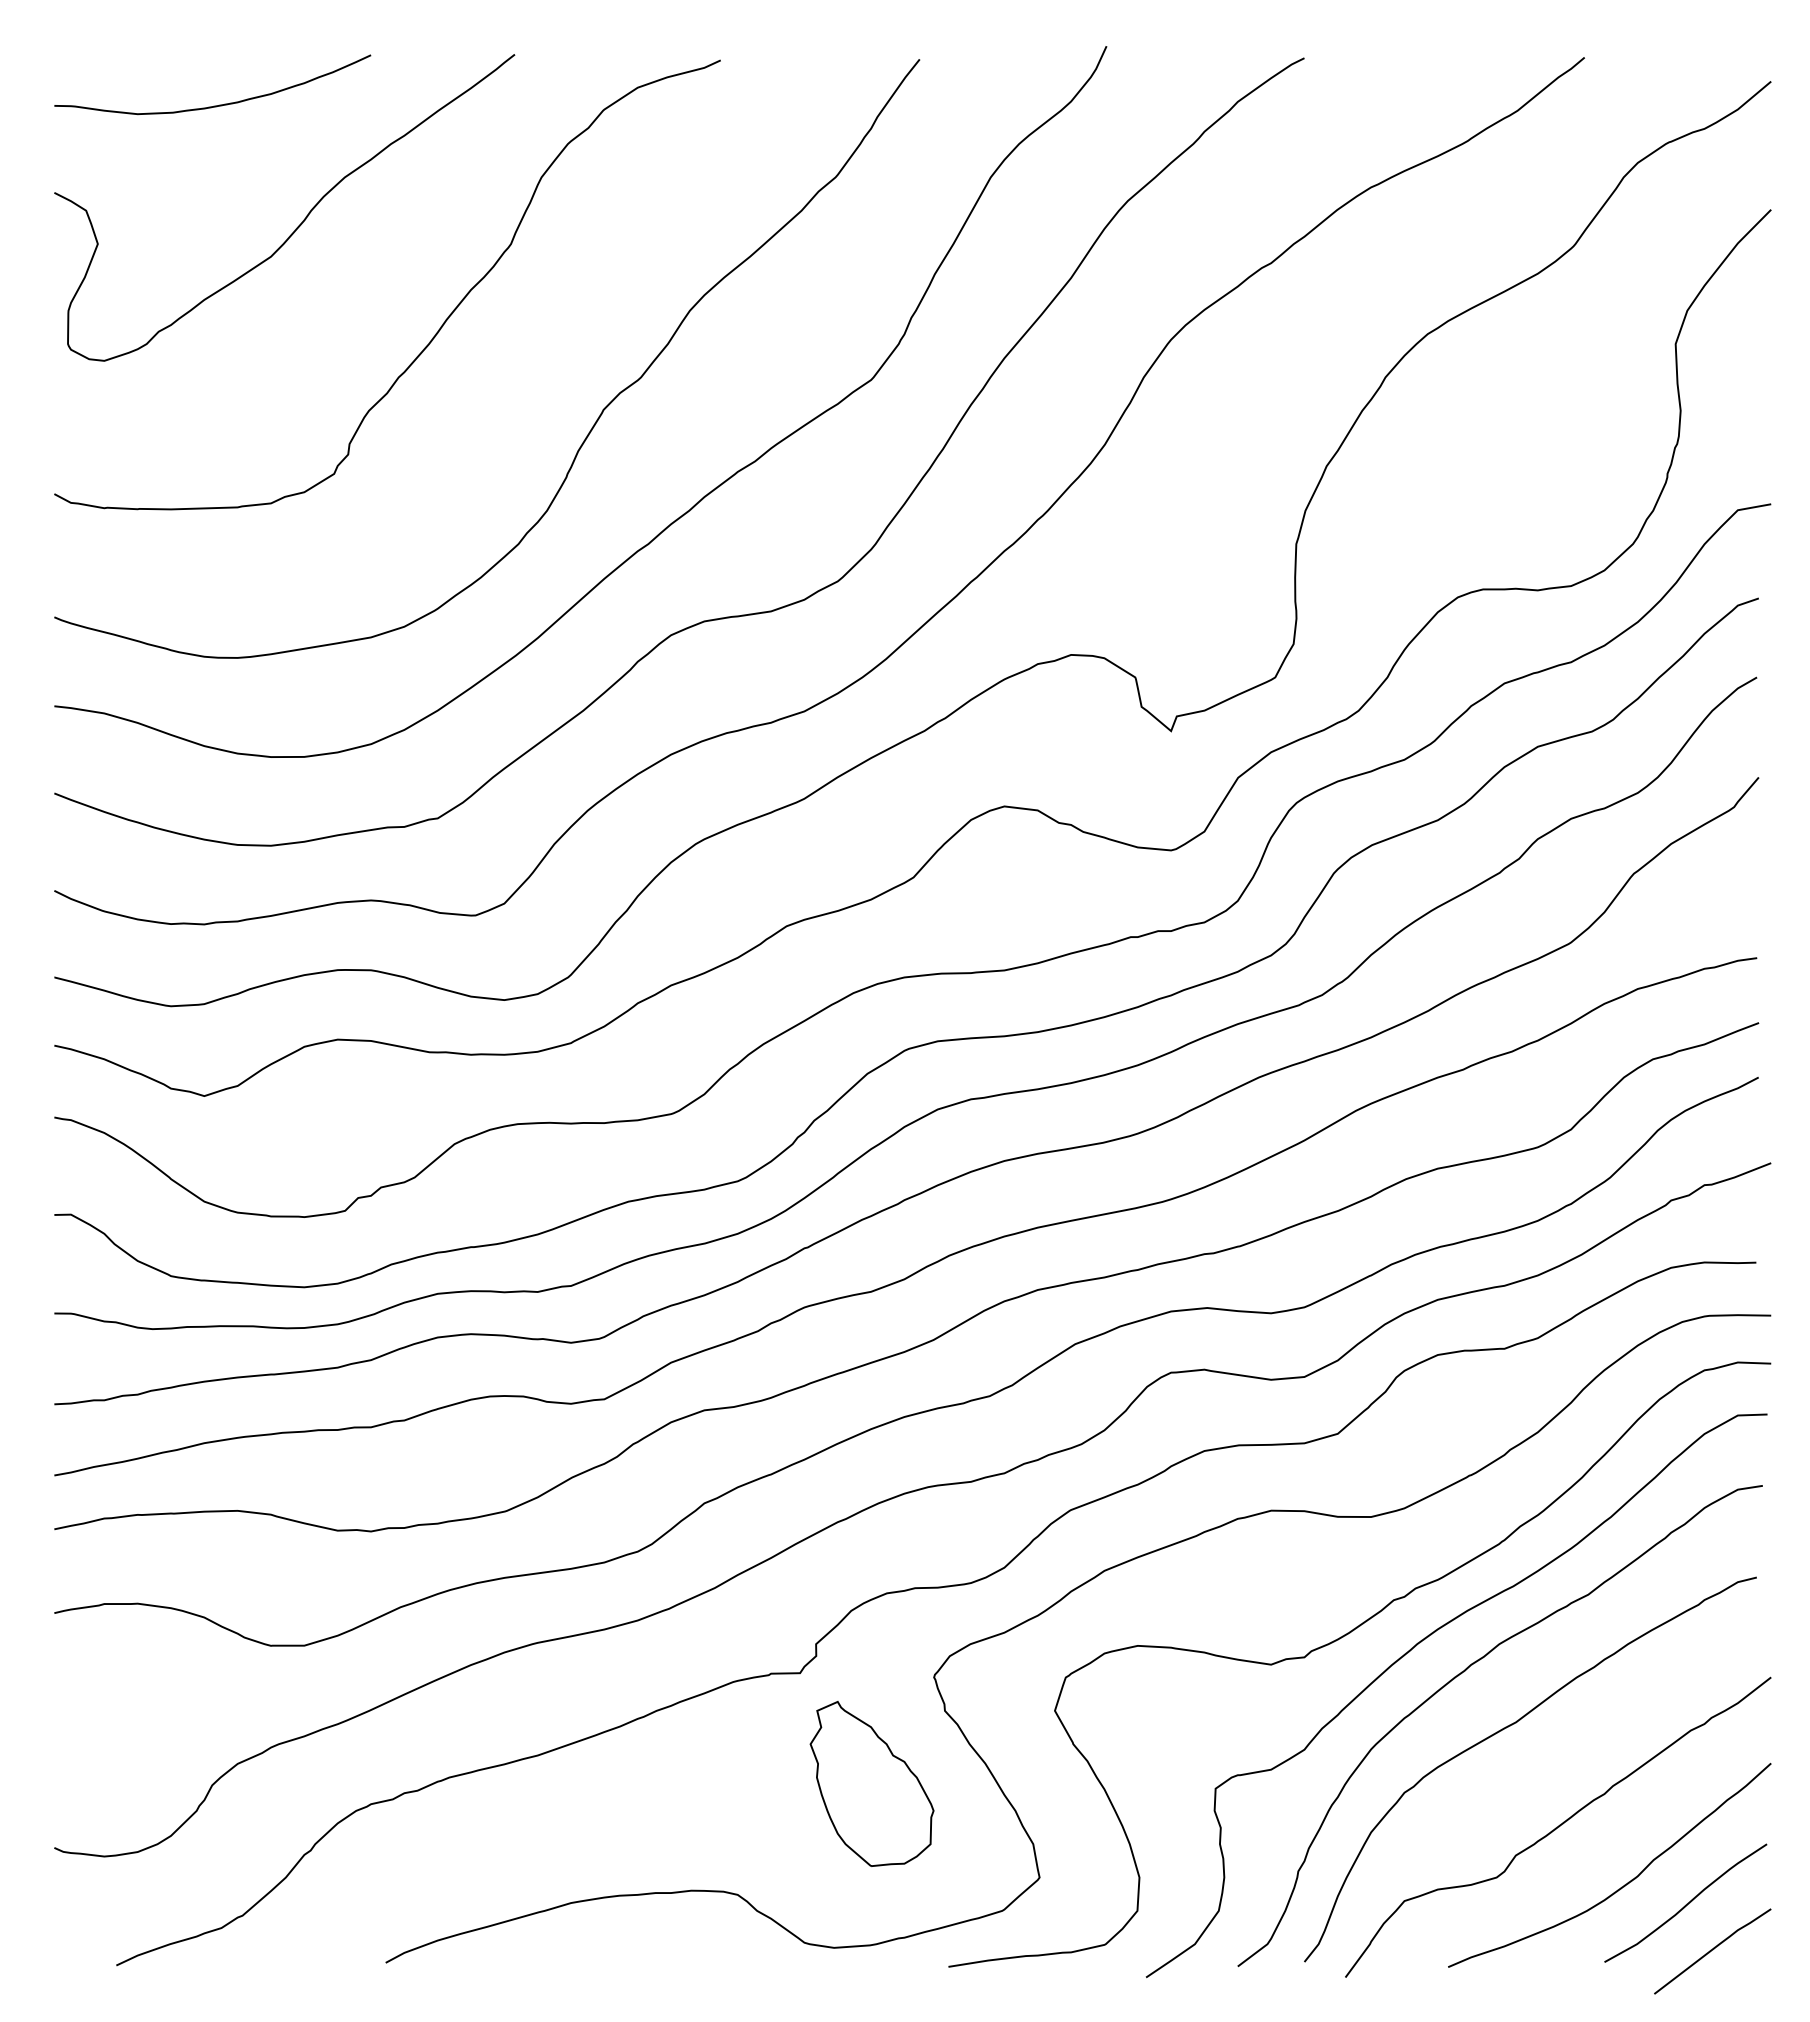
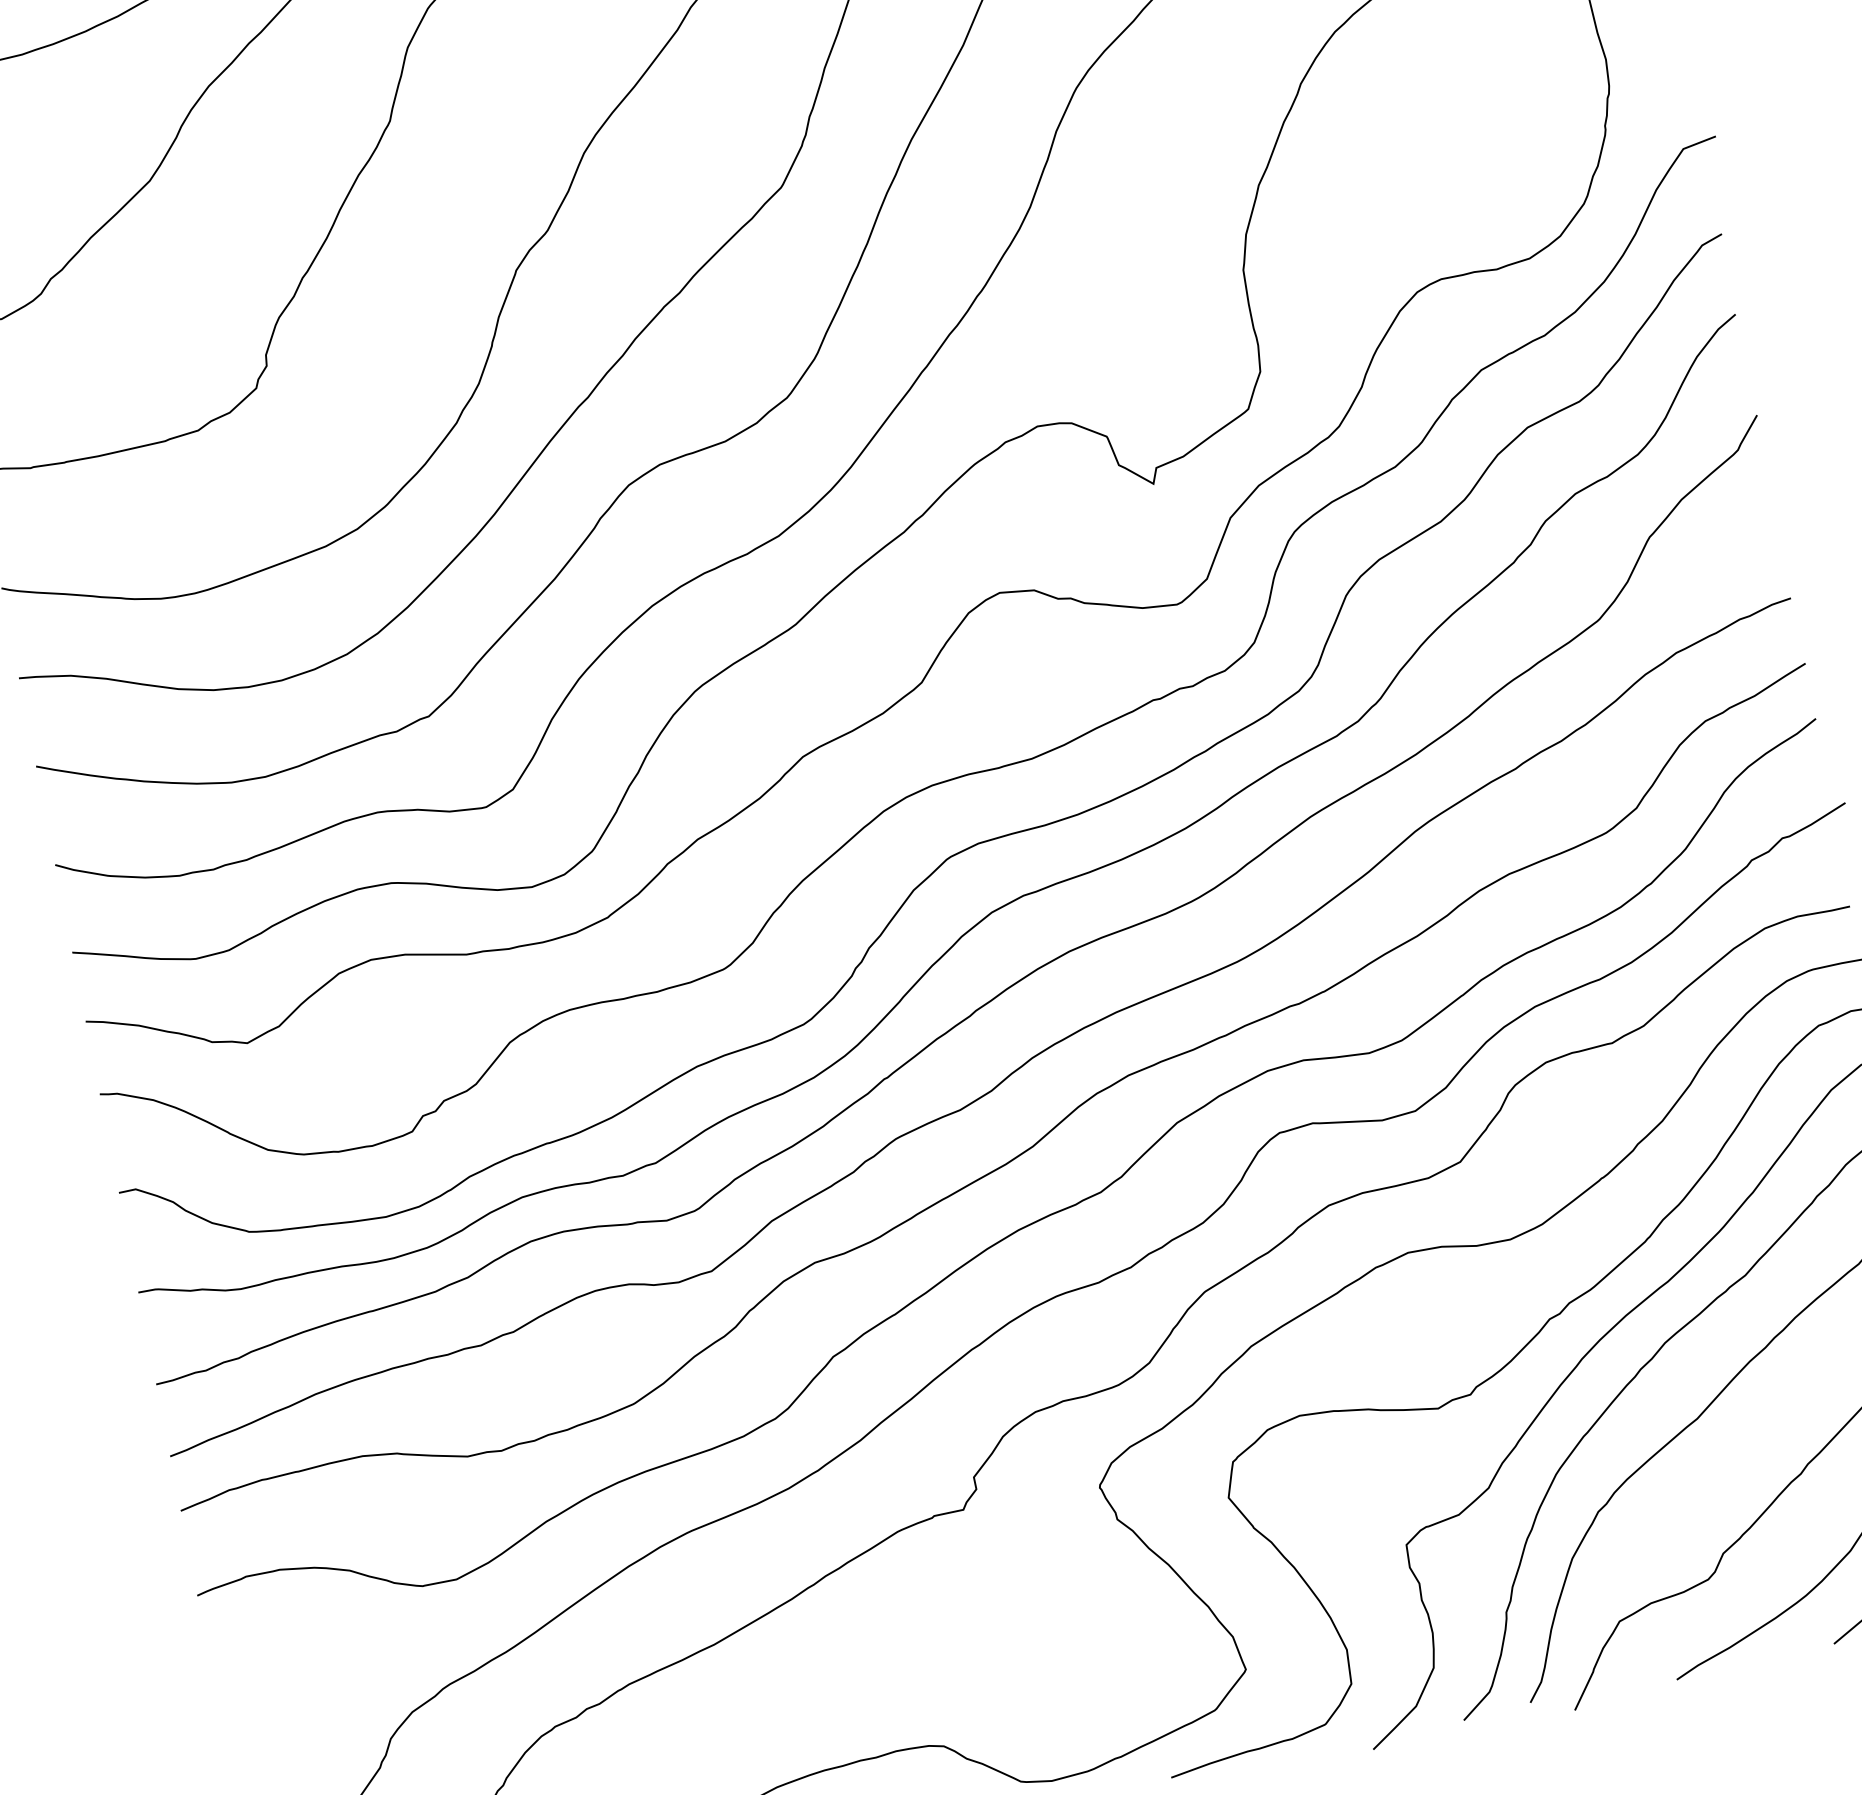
part: (871, 1783) -> (1057, 1607), removed

